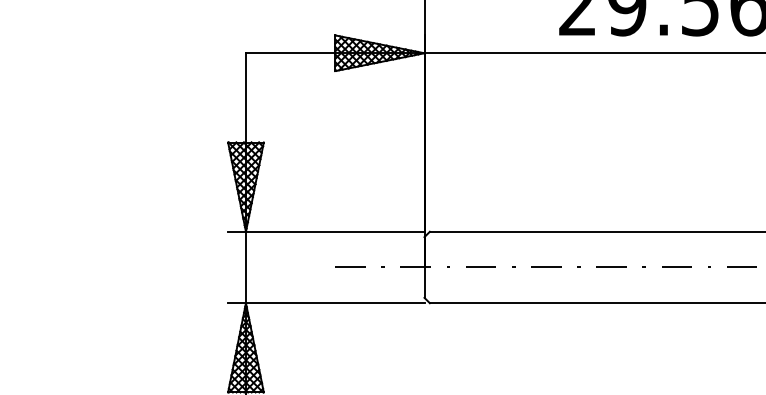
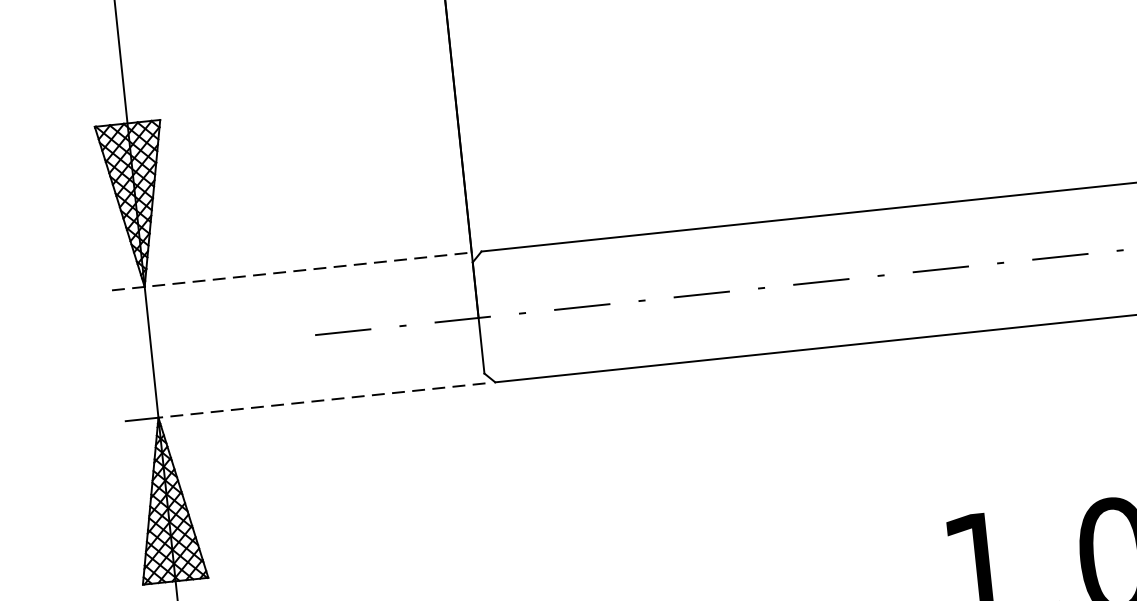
line: (326, 231) -> (292, 270), solid -> dashed
line: (334, 303) -> (320, 401), solid -> dashed

